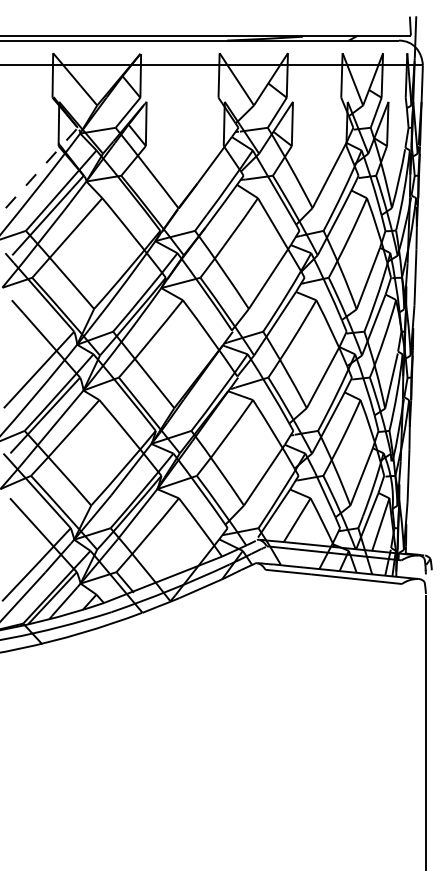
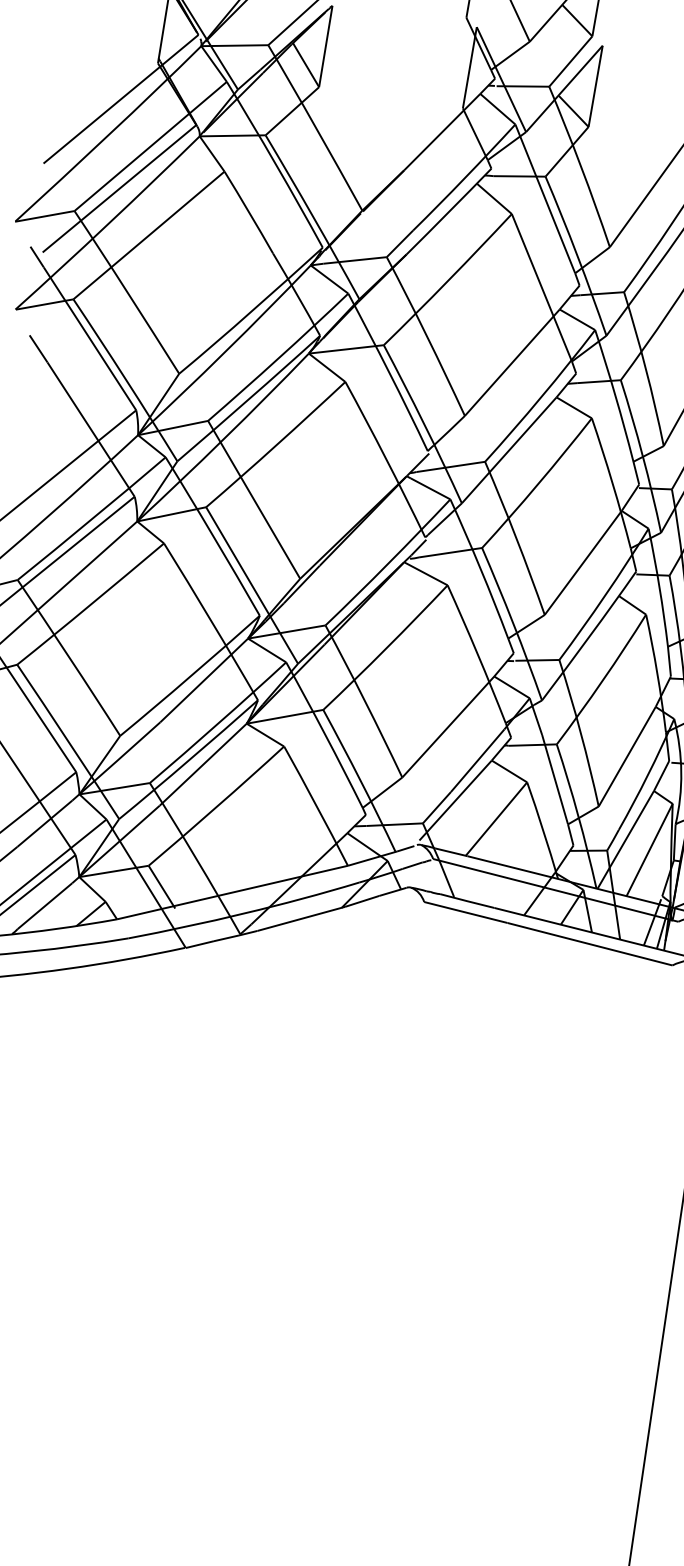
line: (41, 167) -> (120, 98), dashed -> solid

